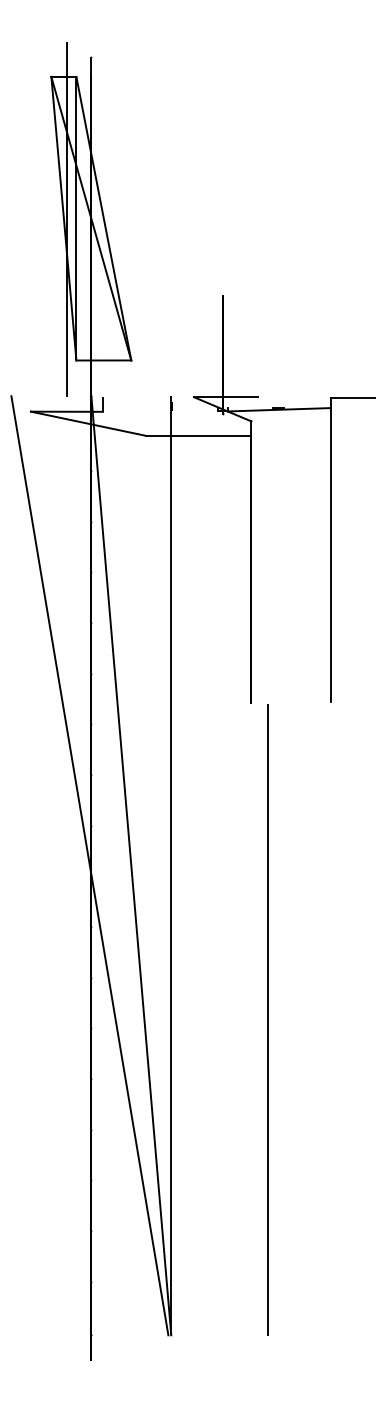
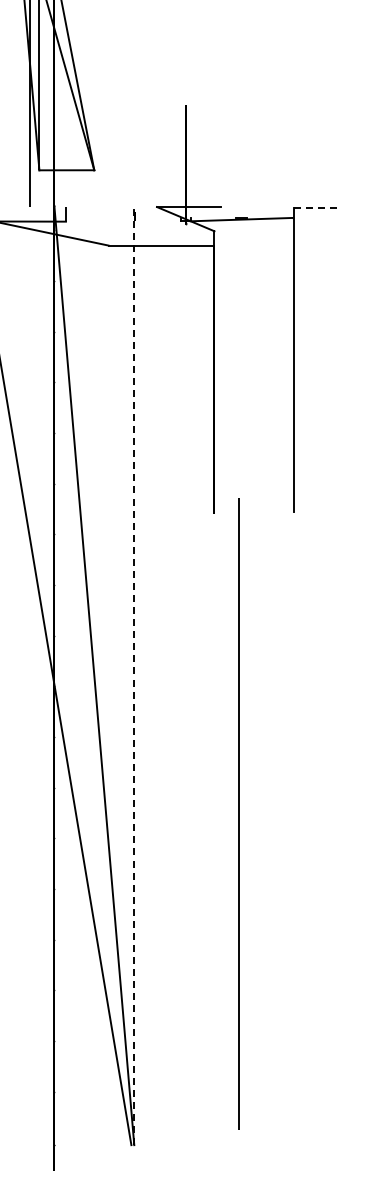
line: (352, 398) -> (315, 208), solid -> dashed
line: (171, 865) -> (134, 675), solid -> dashed
line: (267, 1019) -> (238, 813), moved

